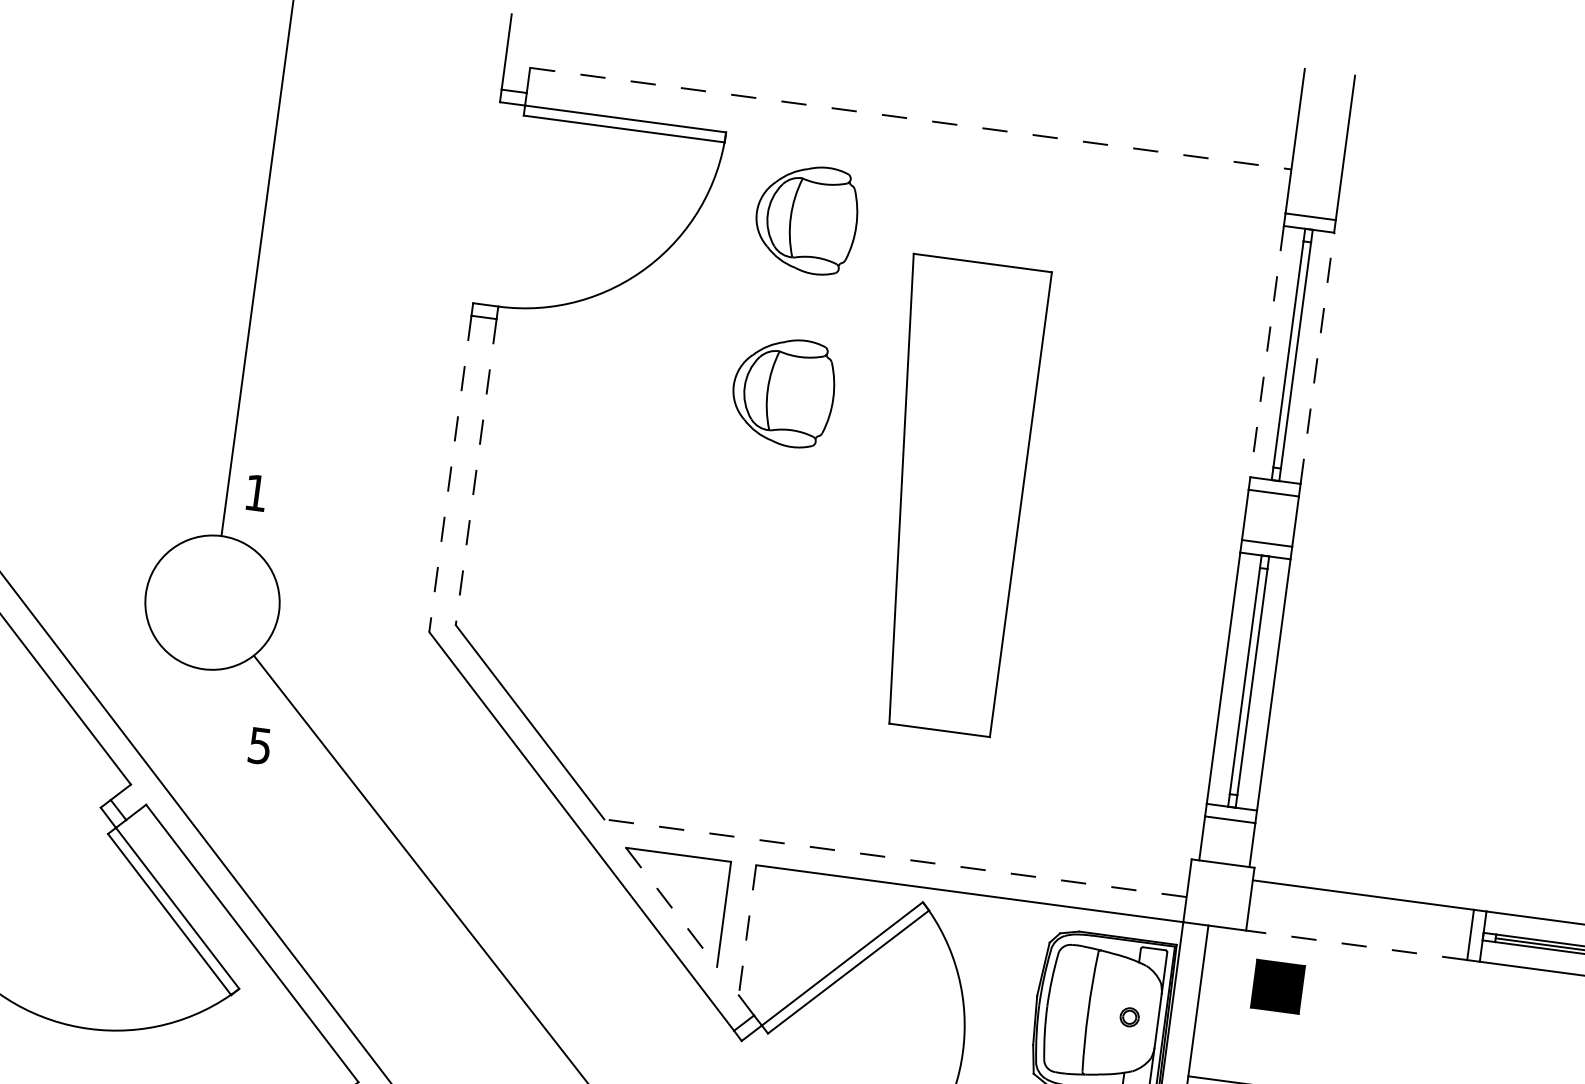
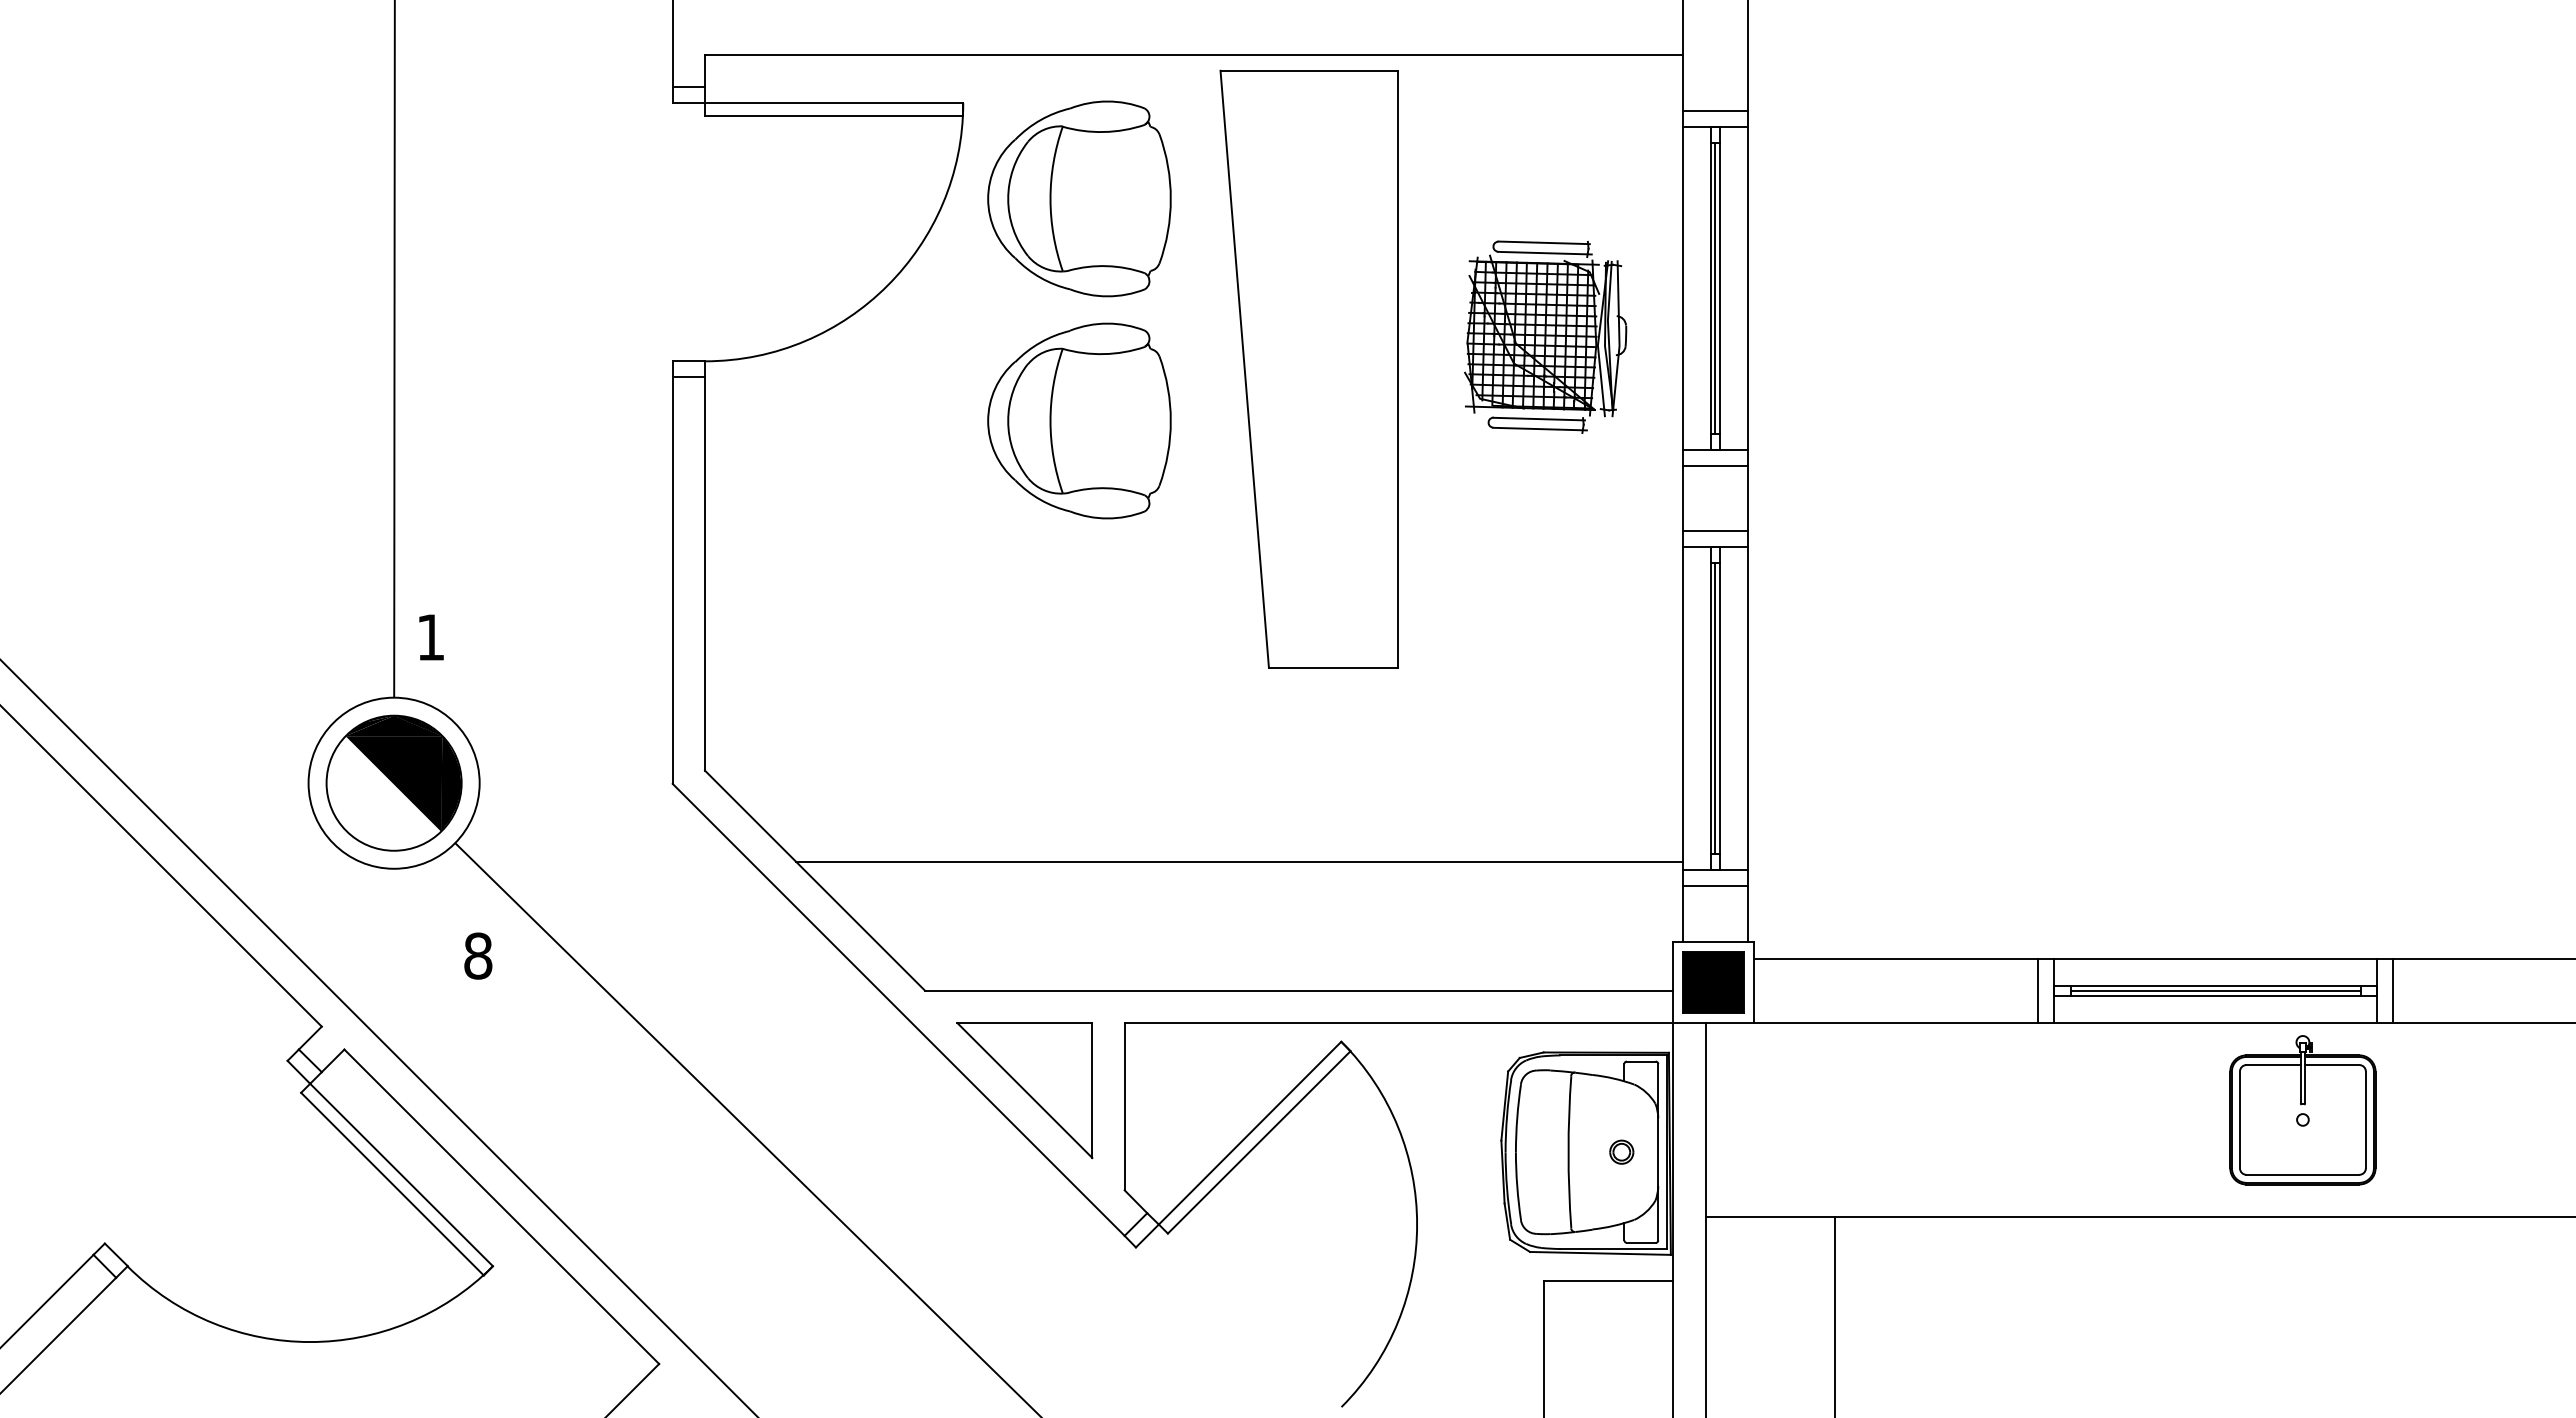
line: (911, 118) -> (1194, 54), dashed -> solid
part: (806, 218) -> (1079, 198), size x1.43
line: (1267, 352) -> (1683, 289), dashed -> solid
line: (1292, 354) -> (1715, 288), added
line: (1317, 358) -> (1747, 288), dashed -> solid
part: (1155, 374) -> (1545, 336), added
part: (783, 391) -> (1079, 420), size x1.43
line: (476, 472) -> (705, 574), dashed -> solid
line: (450, 474) -> (672, 581), dashed -> solid
part: (951, 494) -> (1308, 368), moved
part: (212, 602) -> (393, 782), added
line: (1248, 681) -> (1715, 708), added
text: (260, 745) -> (478, 955), 5 -> 8
line: (862, 751) -> (1239, 861), added
line: (894, 857) -> (1298, 990), dashed -> solid
line: (672, 907) -> (1025, 1090), dashed -> solid
line: (747, 930) -> (1124, 1106), dashed -> solid
line: (1356, 945) -> (1895, 1023), dashed -> solid
part: (1277, 986) -> (1713, 982), moved

